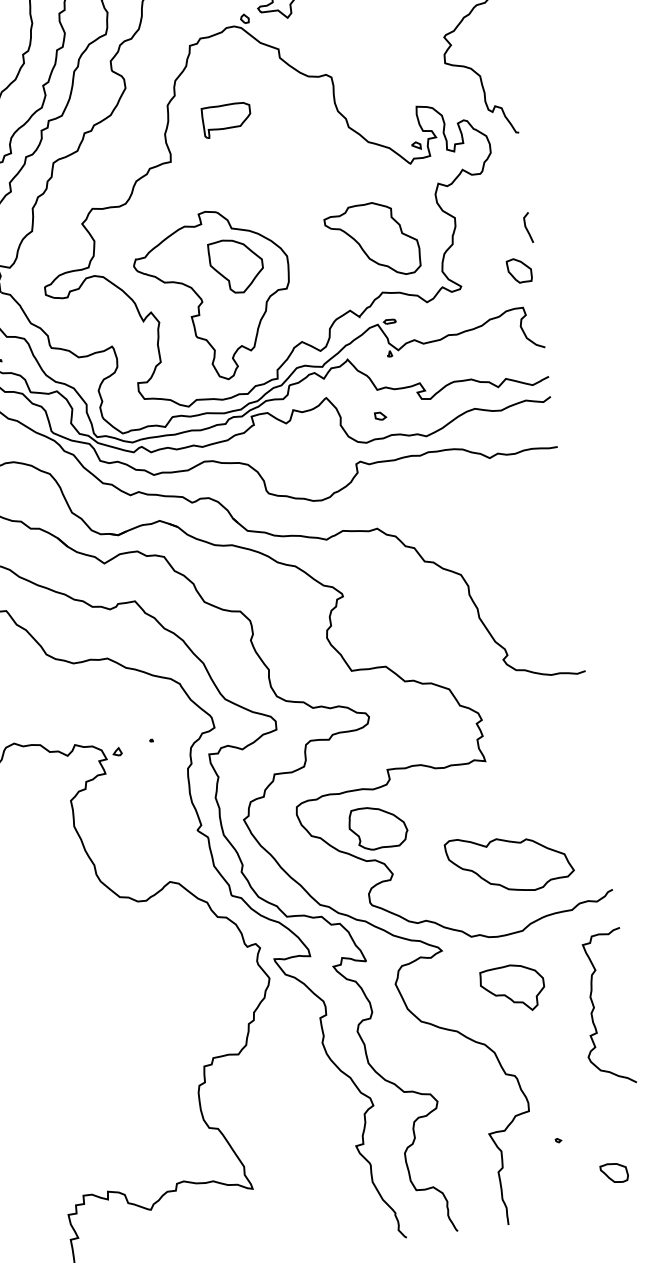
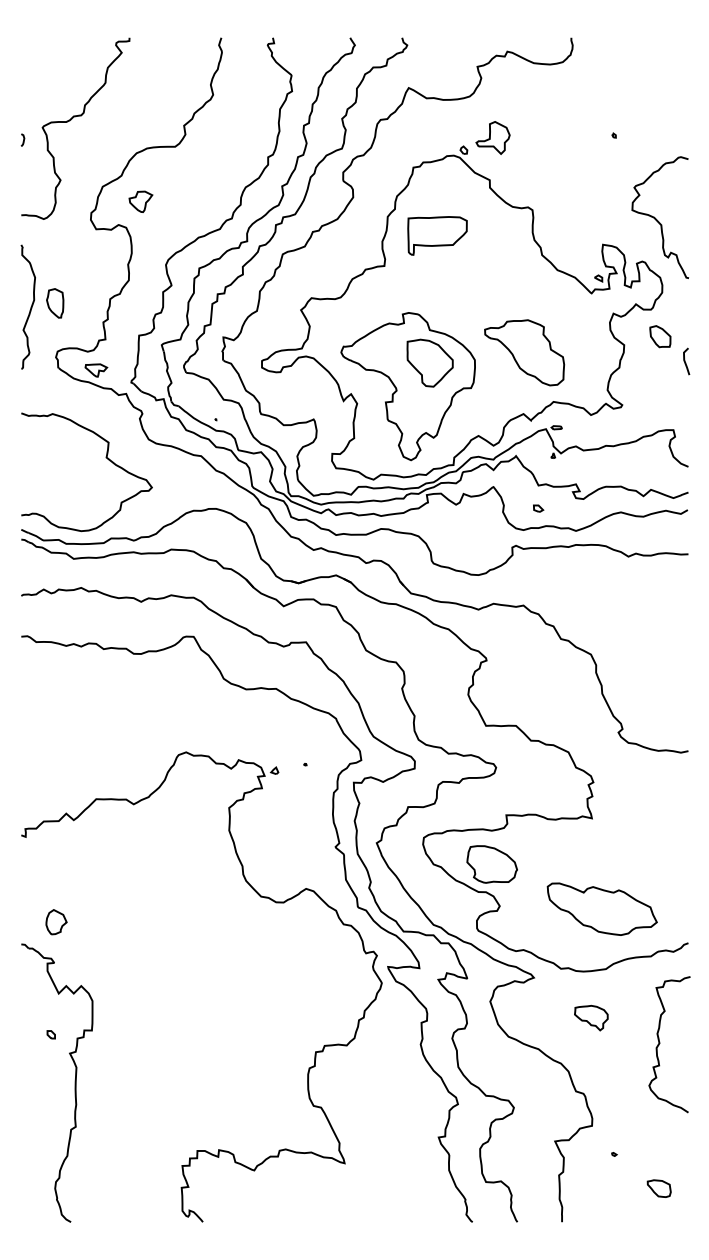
part: (226, 119) -> (437, 235), size x1.4
part: (372, 240) -> (524, 352), moved
part: (519, 270) -> (660, 336), moved
part: (513, 987) -> (591, 1017), size x0.6

